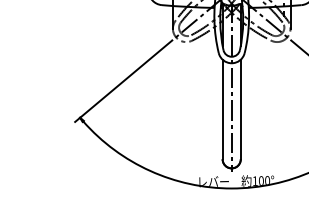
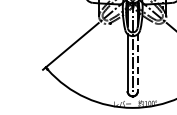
line: (240, 109) -> (137, 62), solid -> dashed

